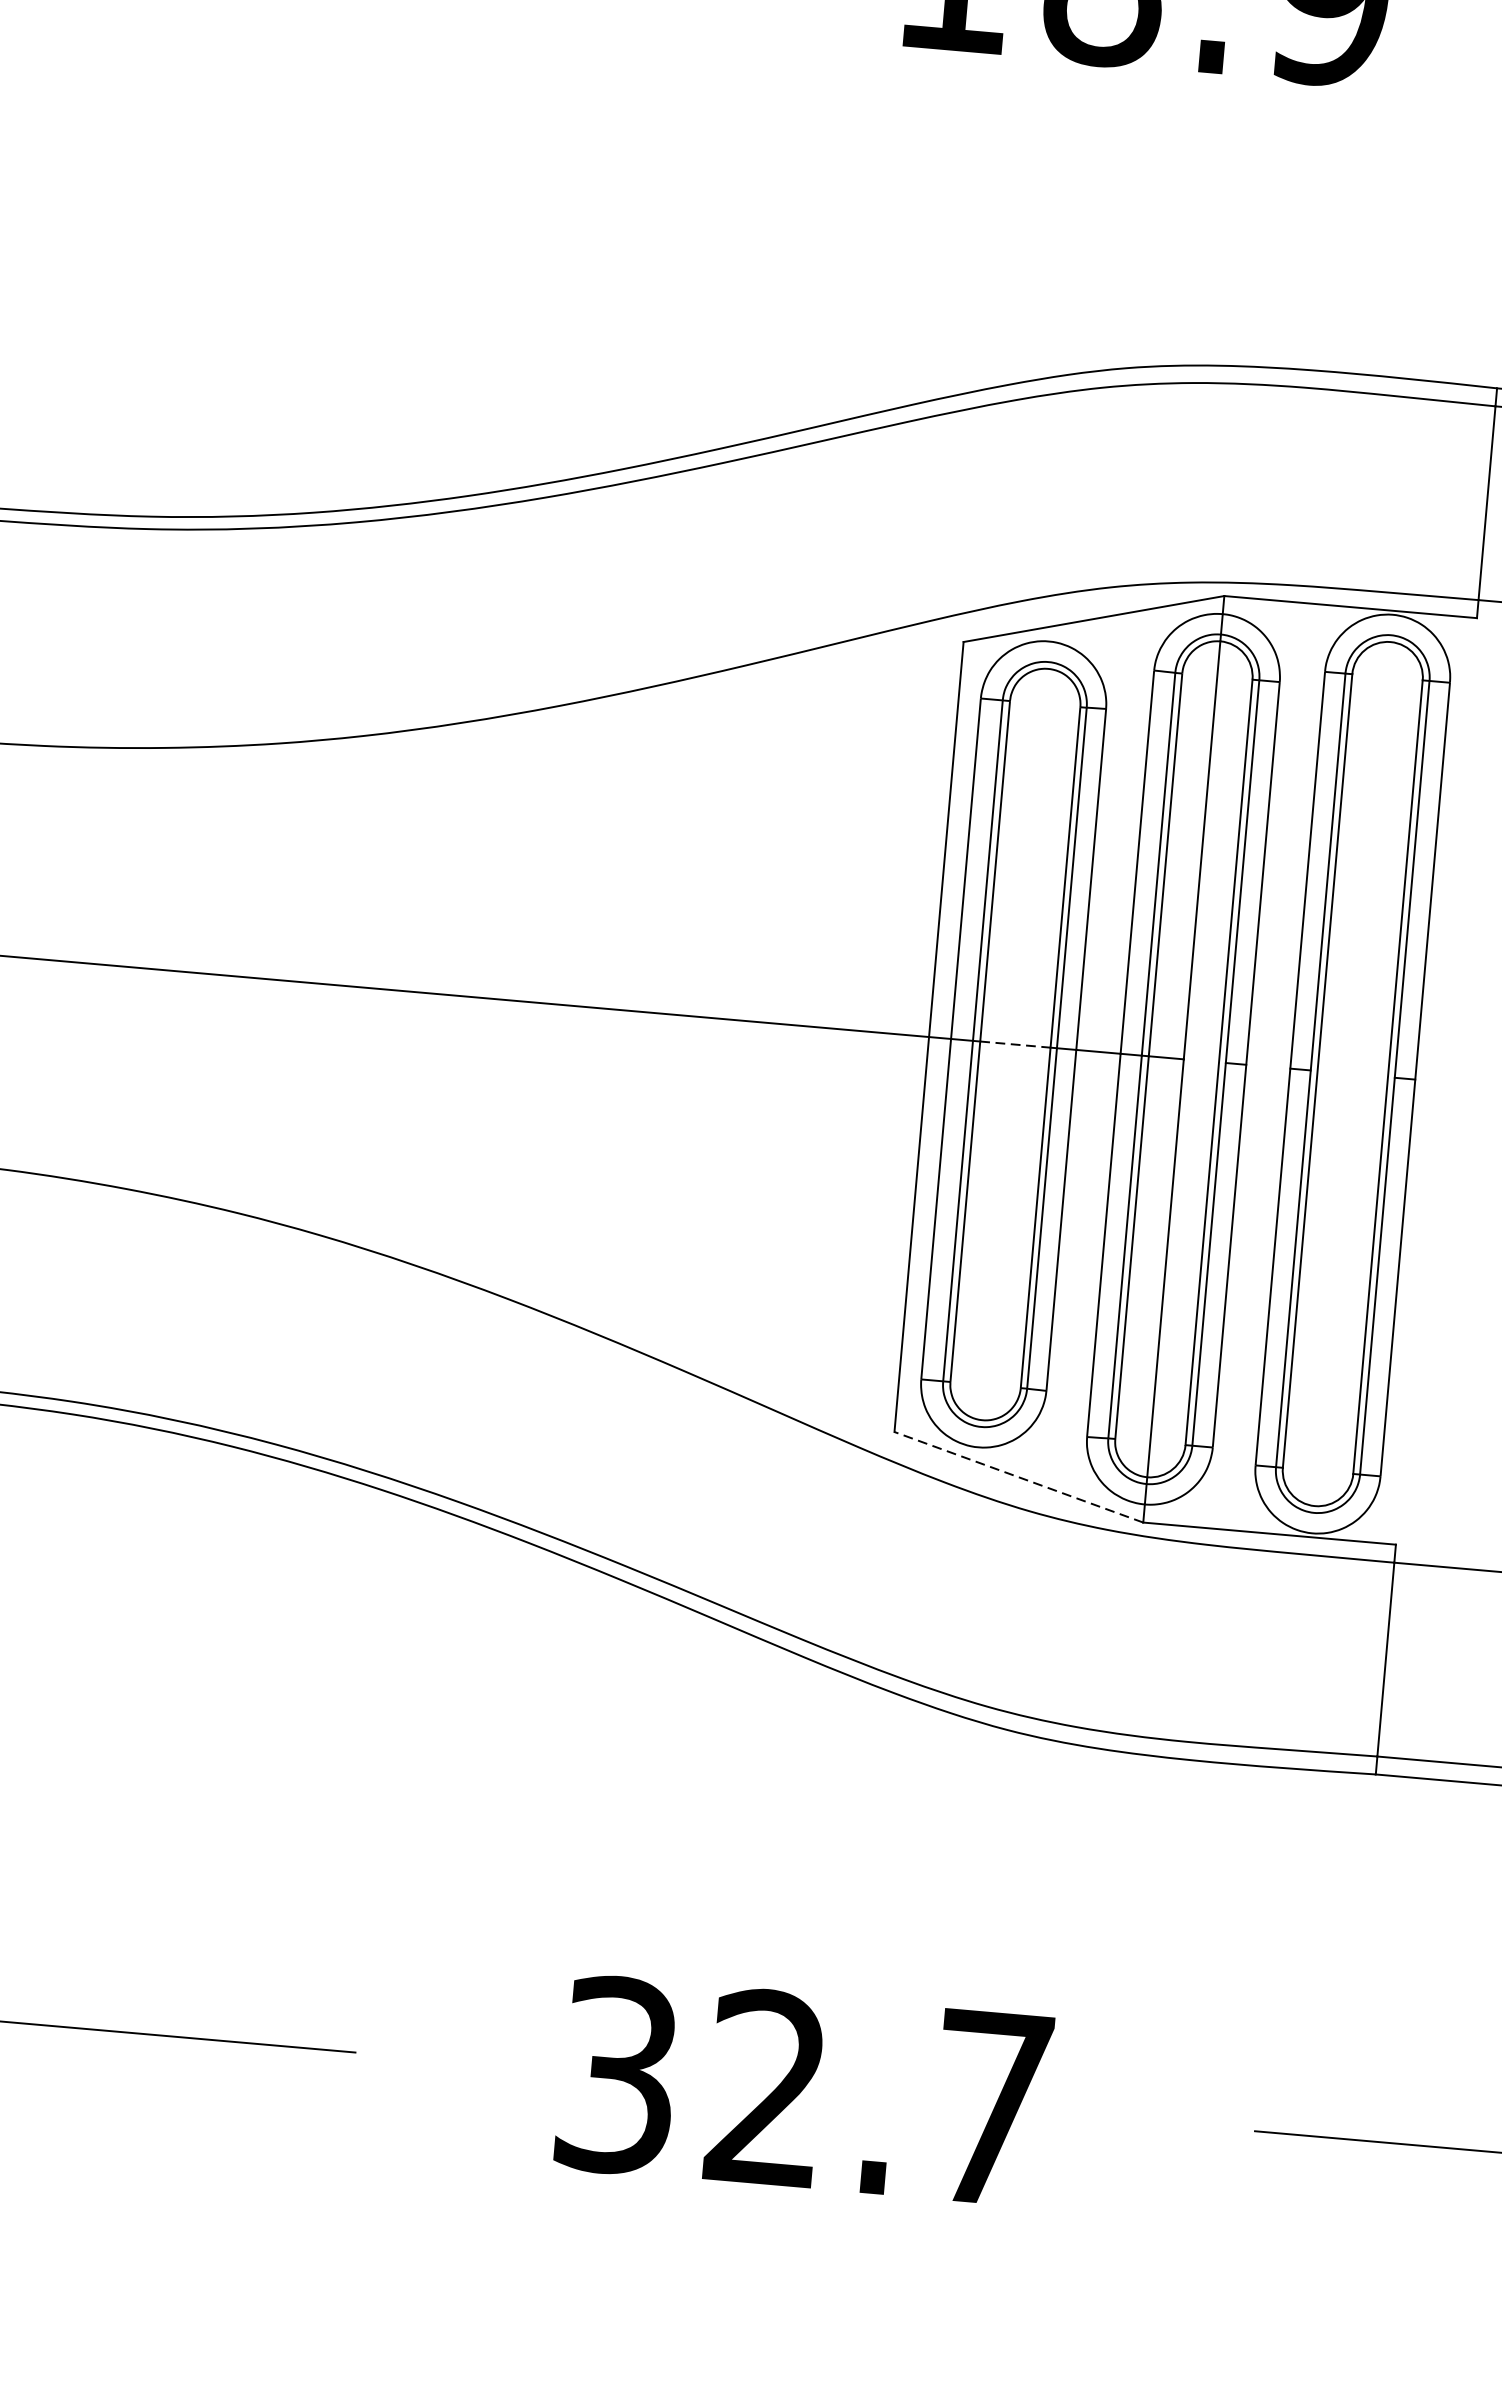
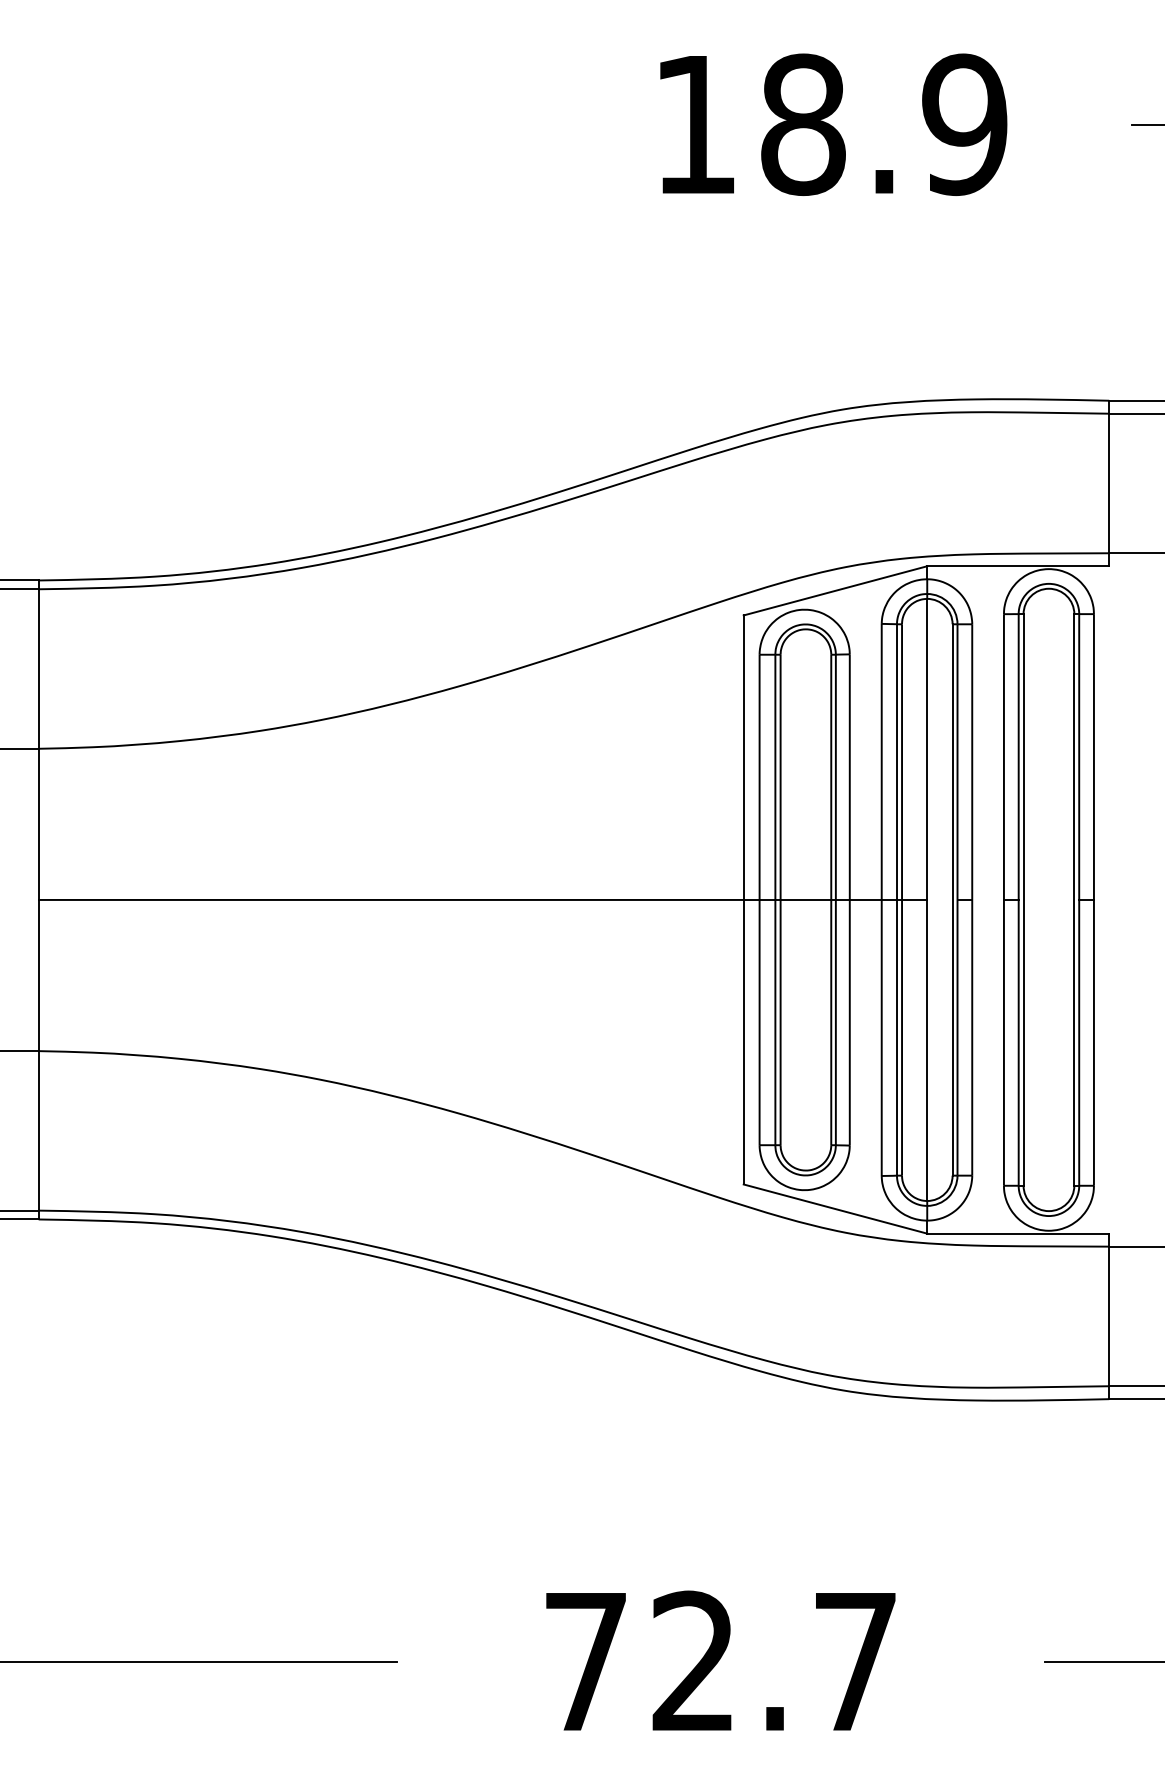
line: (1016, 1044) -> (806, 899), dashed -> solid
line: (1018, 1477) -> (835, 1209), dashed -> solid
text: (616, 2075) -> (585, 1661), 32.7 -> 72.7

